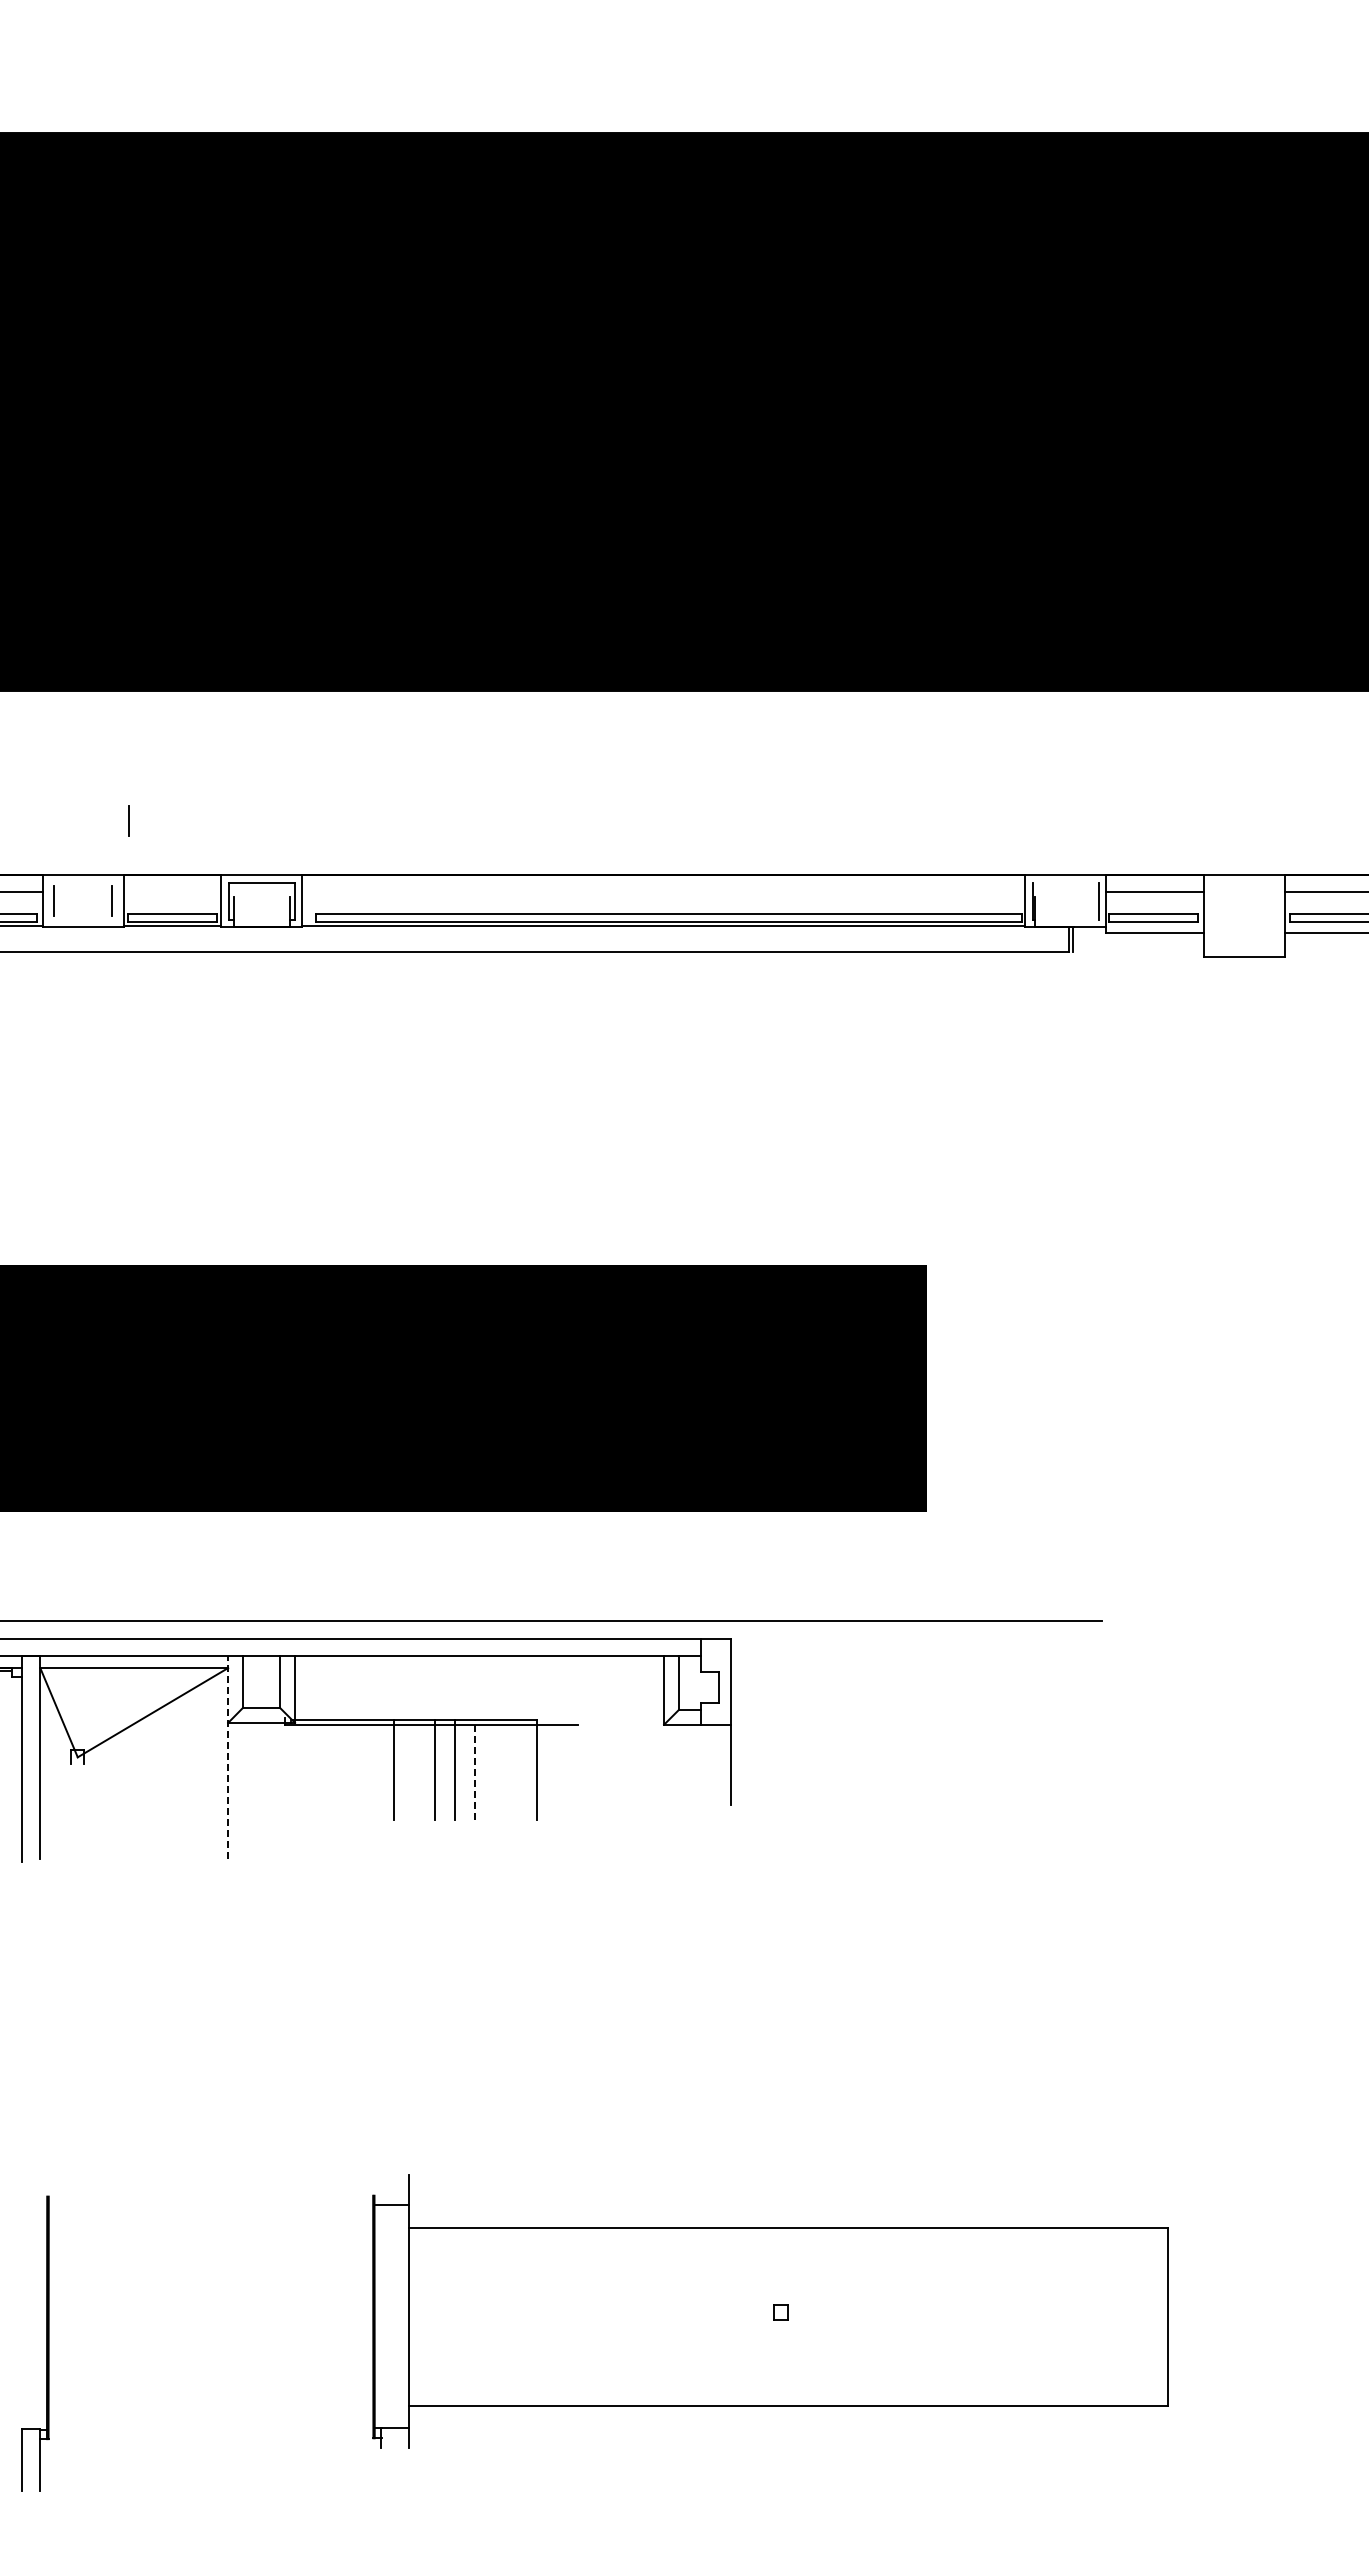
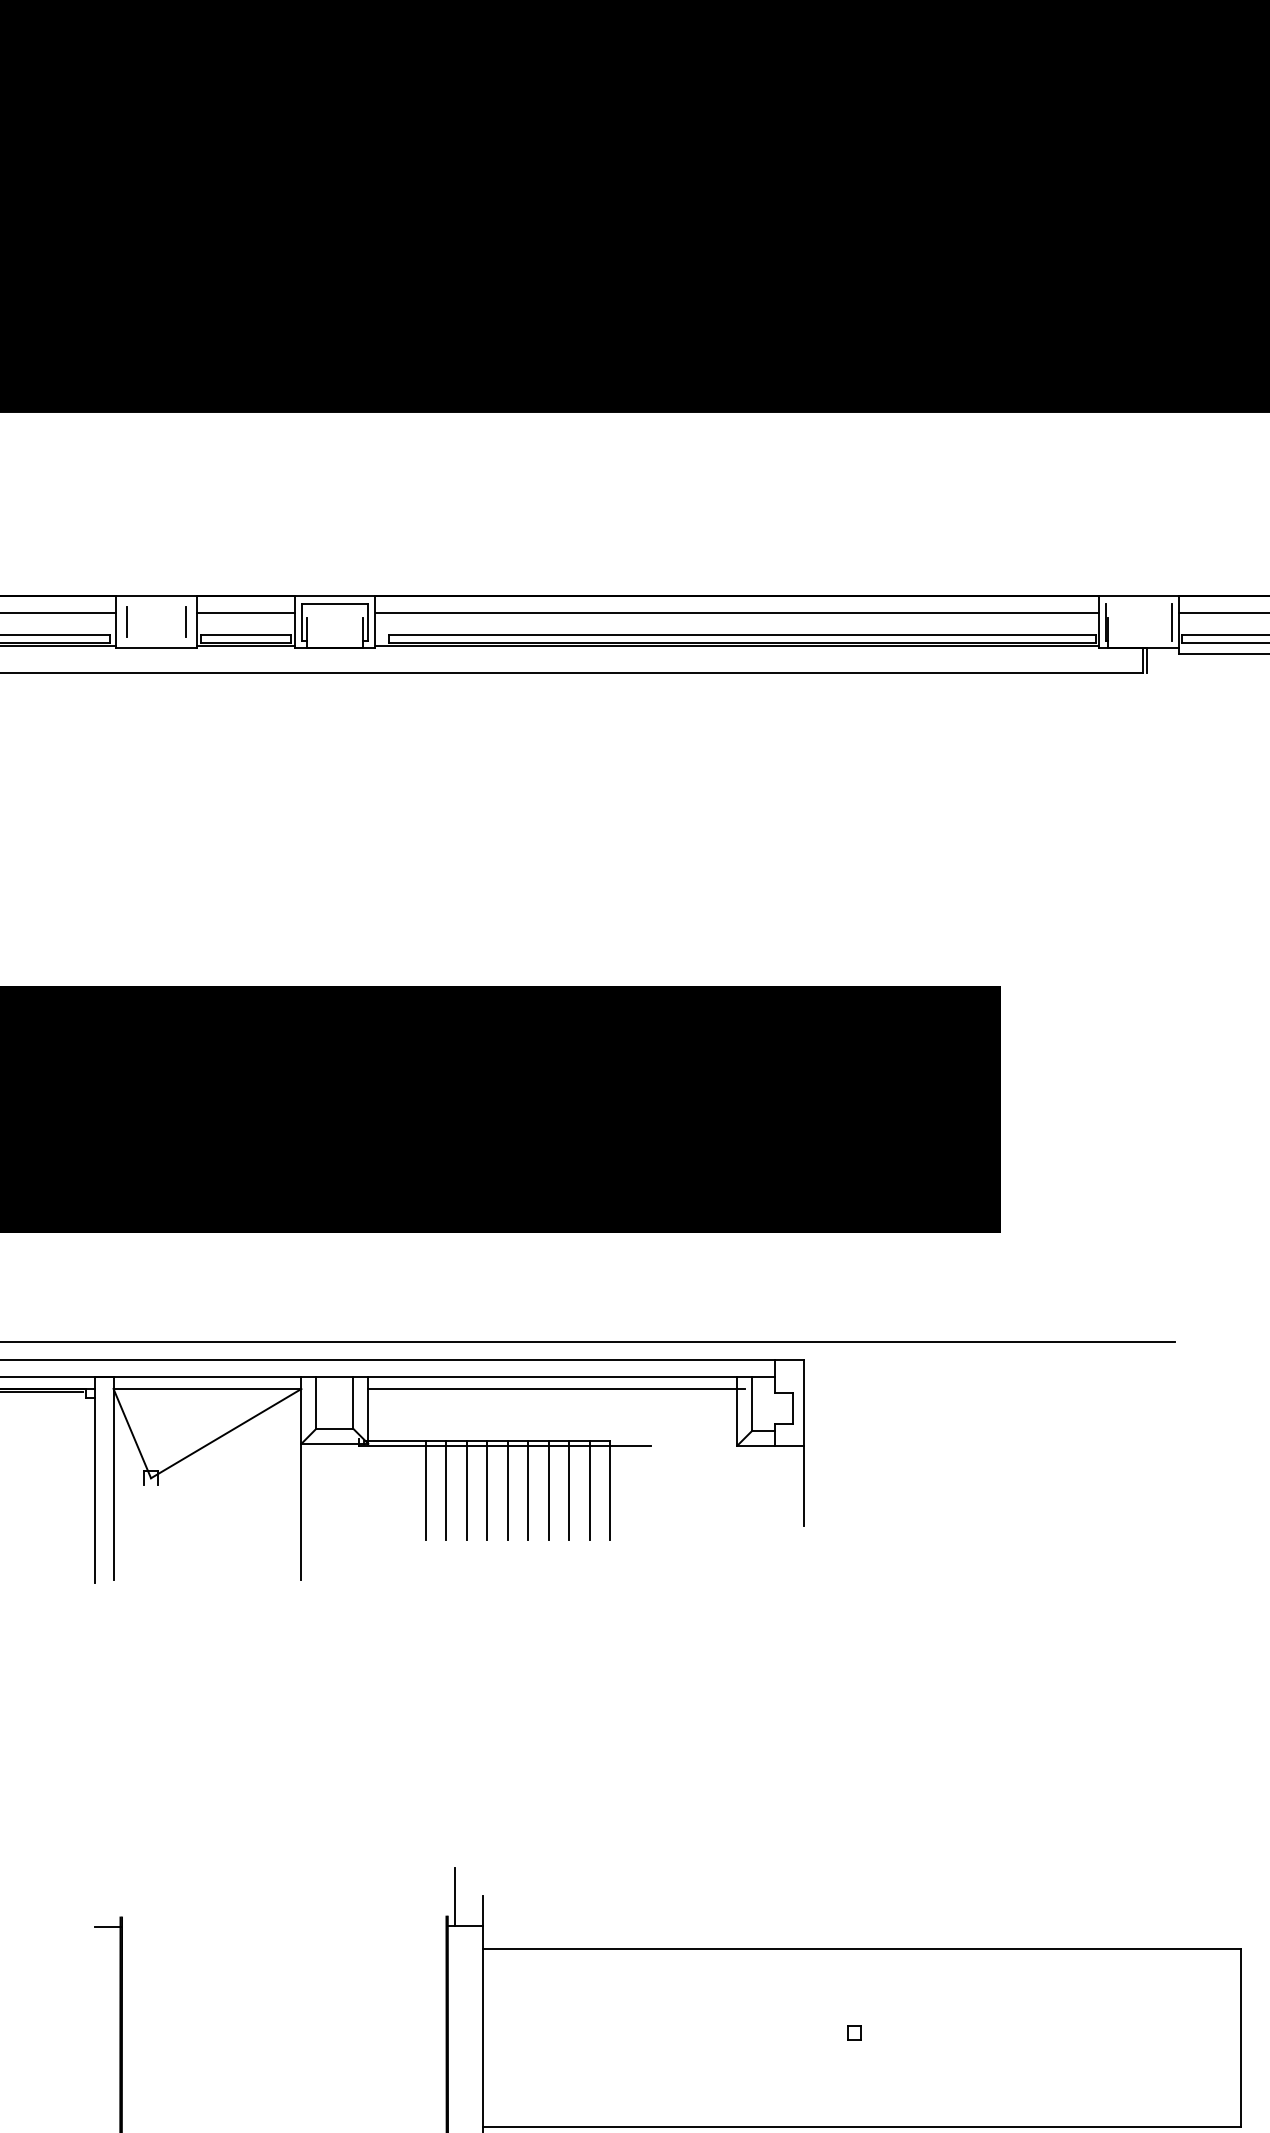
line: (128, 820) -> (201, 541), removed
line: (172, 892) -> (245, 613), added
line: (663, 892) -> (736, 613), added
line: (483, 1668) -> (556, 1389), added
line: (228, 1756) -> (301, 1477), dashed -> solid
line: (352, 1769) -> (425, 1490), added
line: (373, 1769) -> (446, 1490), added
line: (414, 1769) -> (487, 1490), added
line: (475, 1769) -> (548, 1490), dashed -> solid
line: (495, 1769) -> (568, 1490), added
line: (516, 1769) -> (589, 1490), added
line: (381, 2175) -> (454, 1896), added
line: (34, 2206) -> (107, 1927), added

